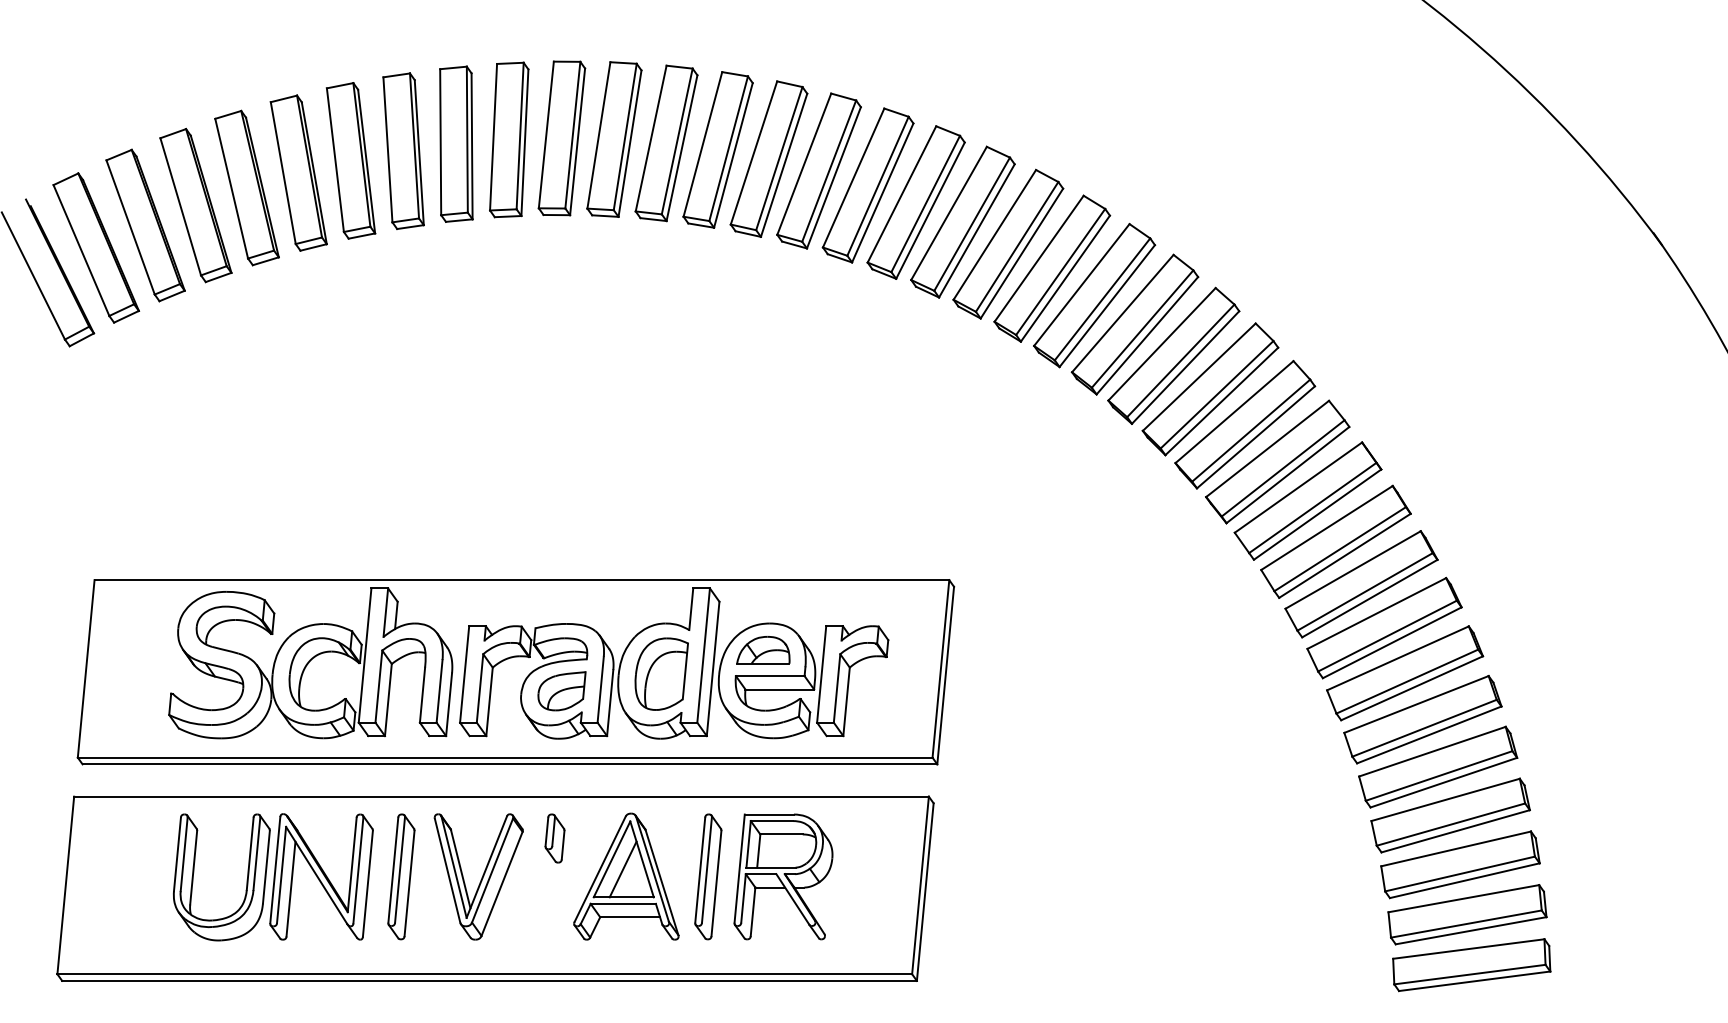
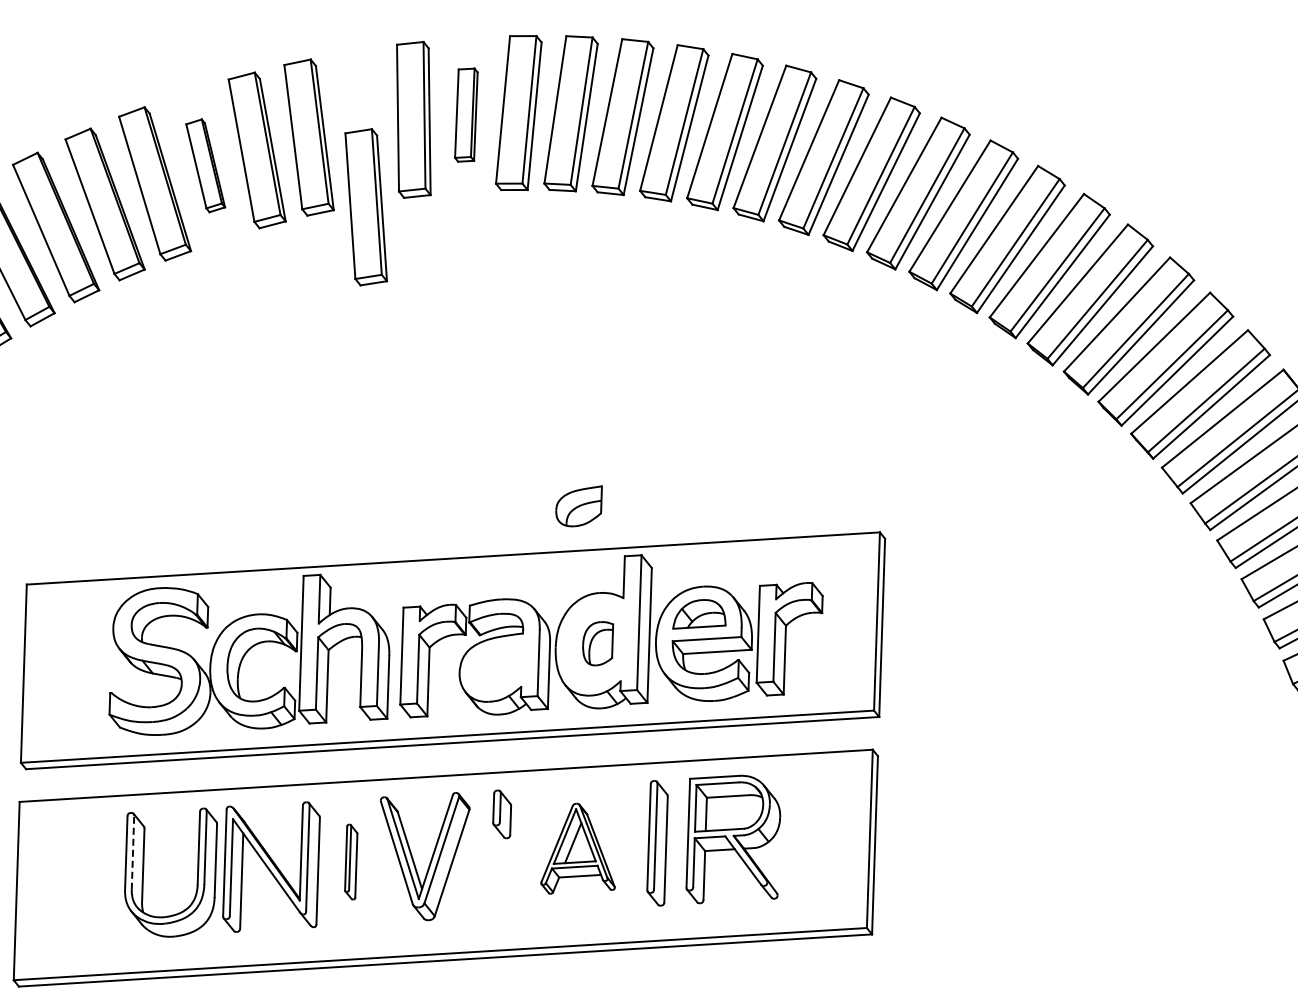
part: (561, 138) -> (465, 115), size x0.6
part: (456, 143) -> (366, 206), moved
part: (298, 172) -> (205, 165), size x0.6
part: (661, 673) -> (598, 643), size x0.6
part: (561, 691) -> (579, 507), moved
line: (184, 854) -> (133, 852), solid -> dashed
part: (401, 876) -> (351, 861), size x0.6
part: (626, 876) -> (575, 847), size x0.7

